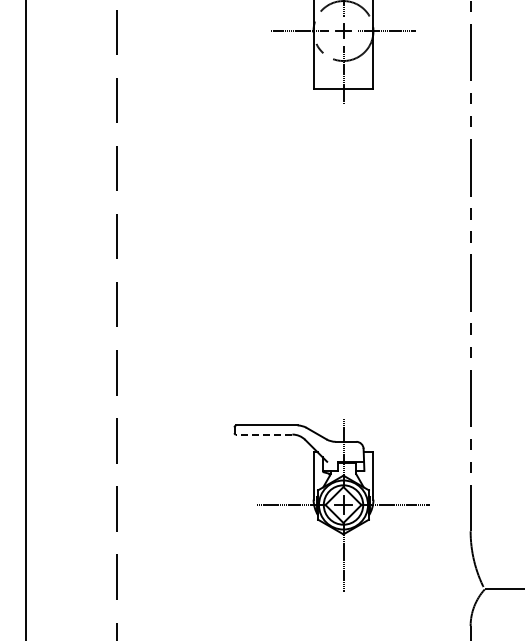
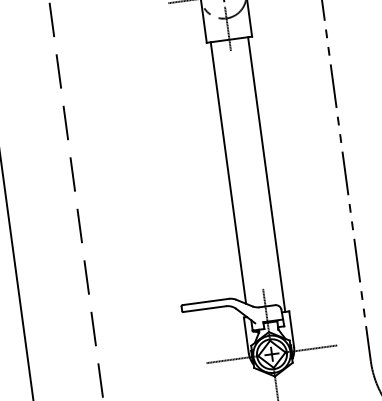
line: (318, 261) -> (228, 172), added
line: (368, 270) -> (266, 174), added
line: (263, 434) -> (204, 309), dashed -> solid

